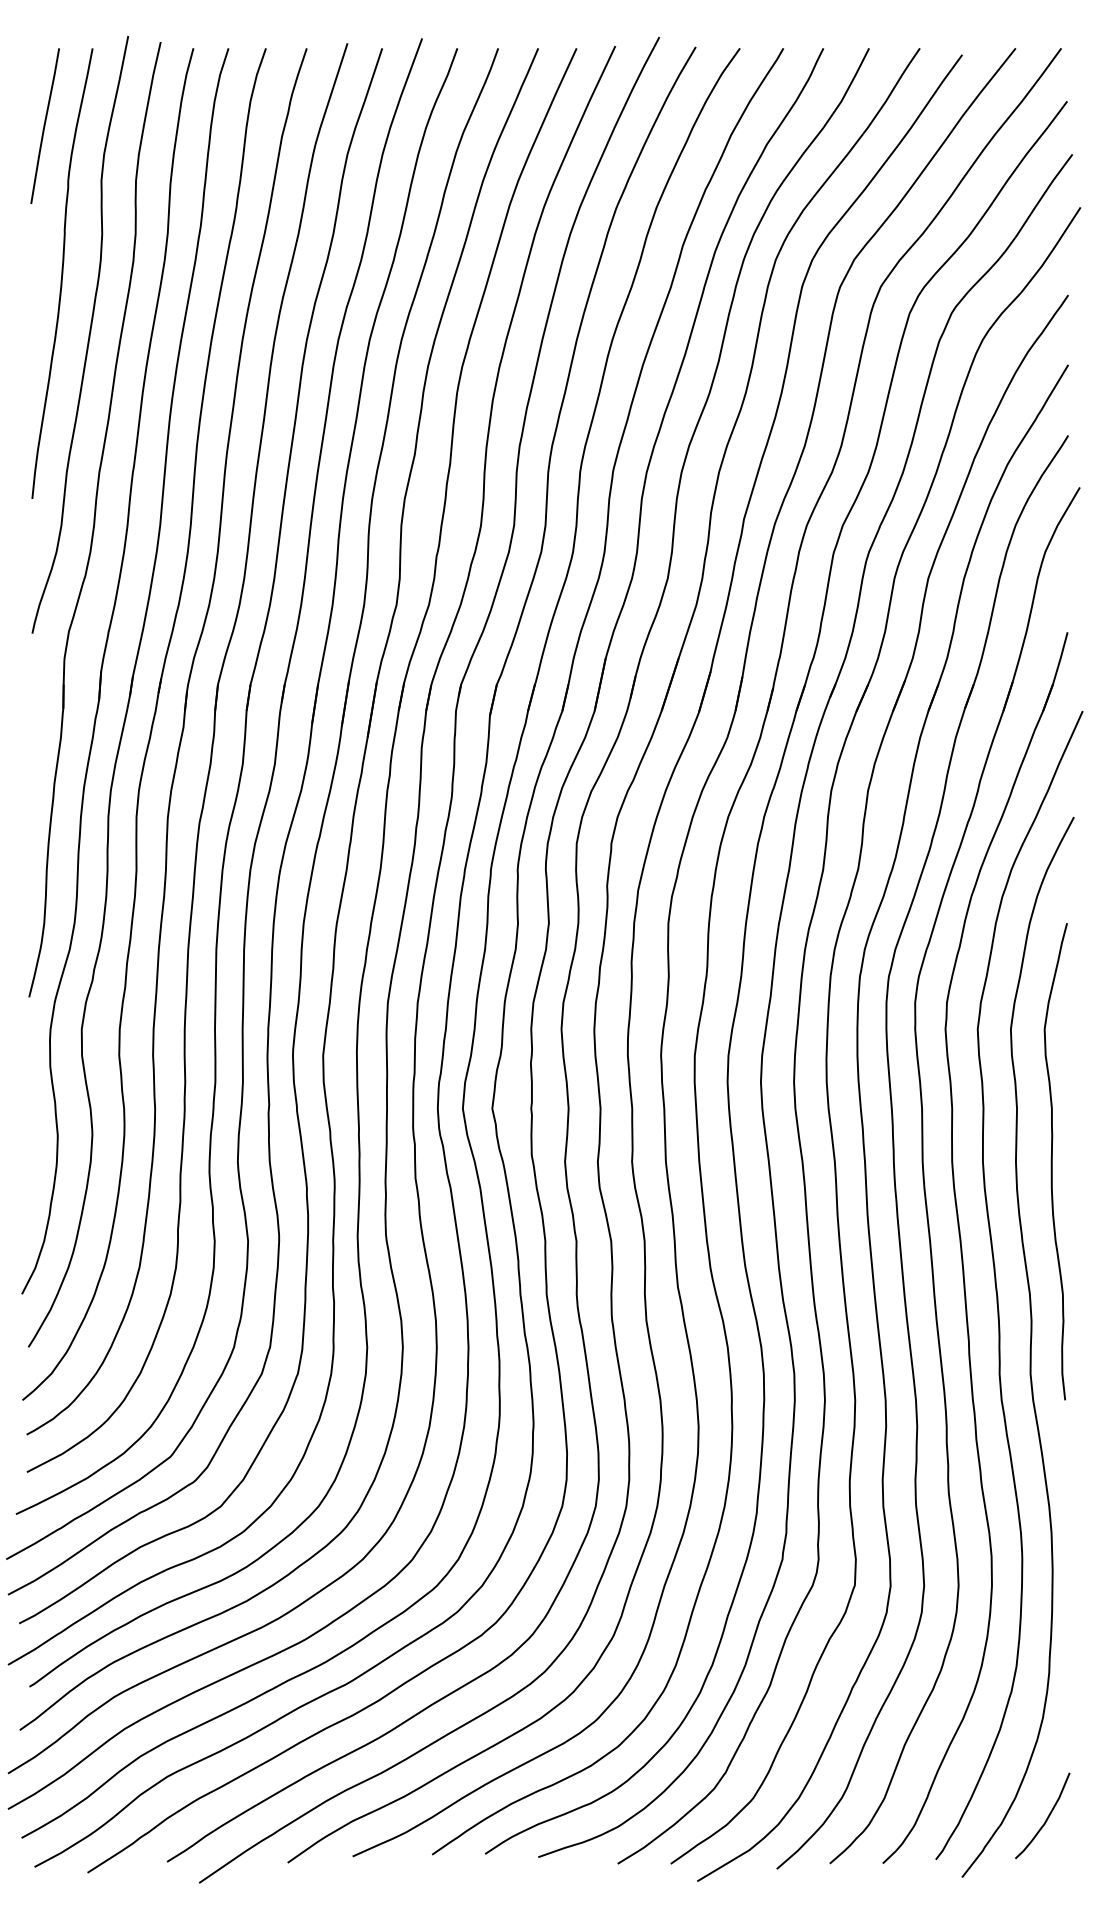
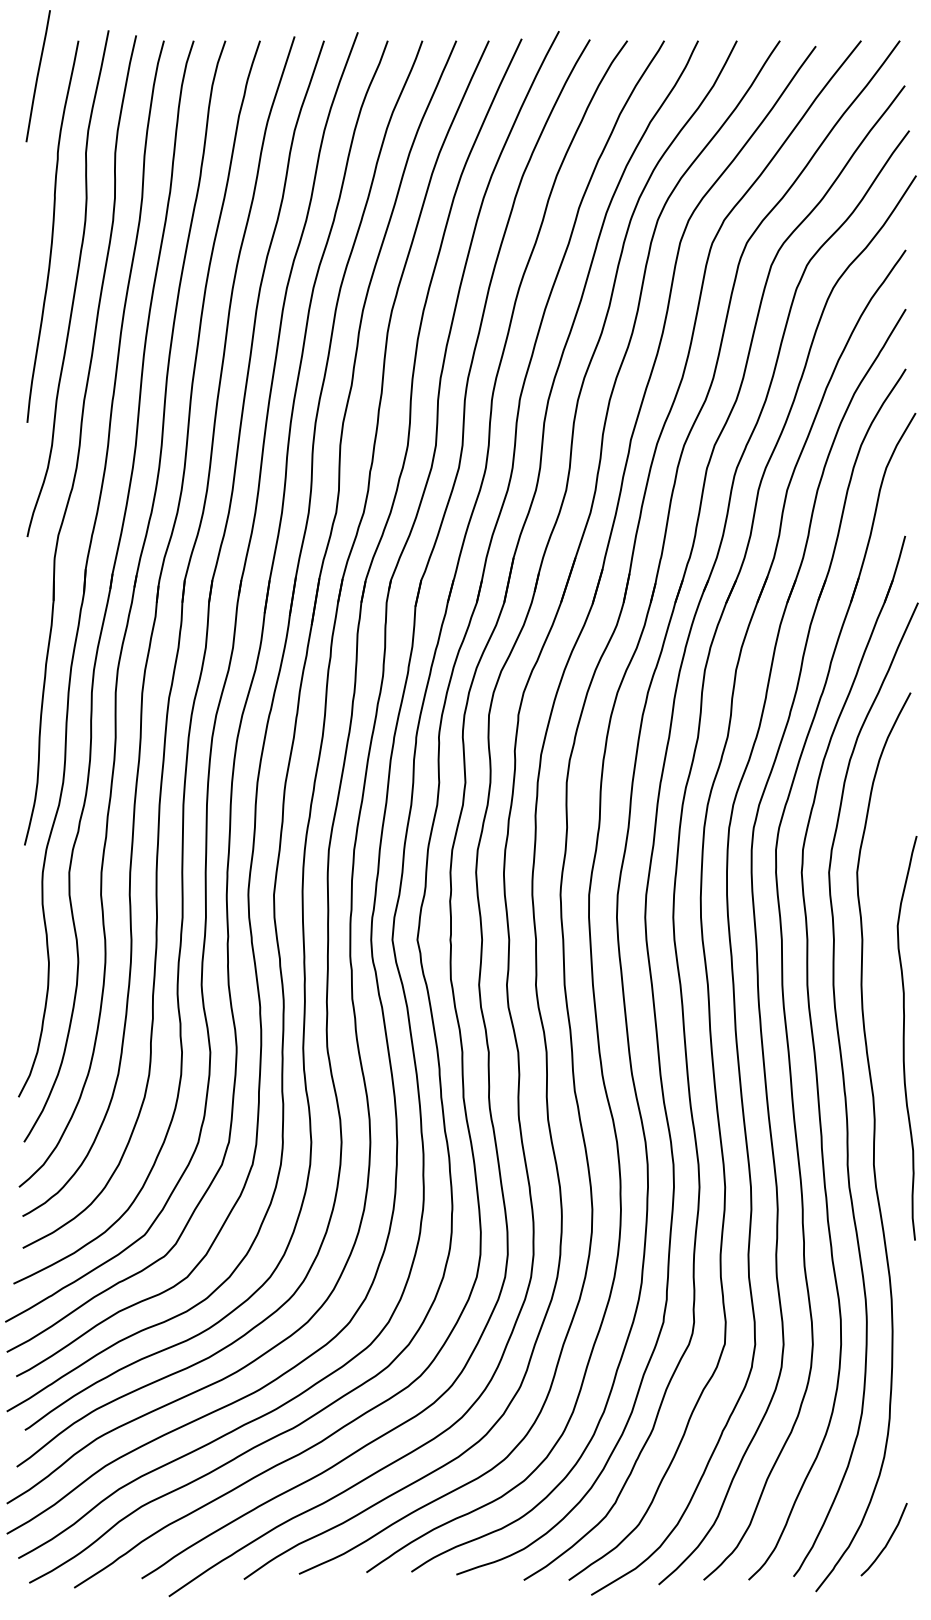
line: (44, 125) -> (37, 75), moved
curve: (1052, 1161) -> (904, 1038), moved

